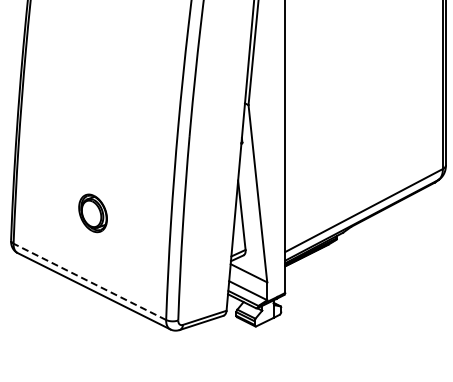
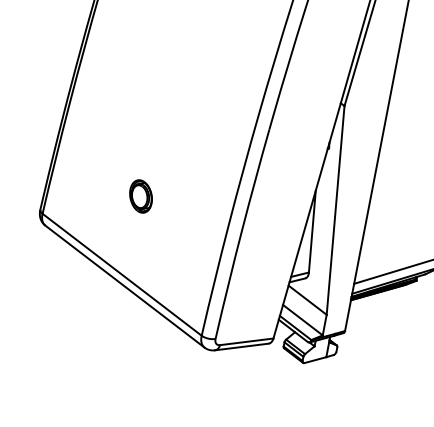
part: (92, 213) -> (140, 196), size x0.71
line: (89, 281) -> (121, 274), dashed -> solid

